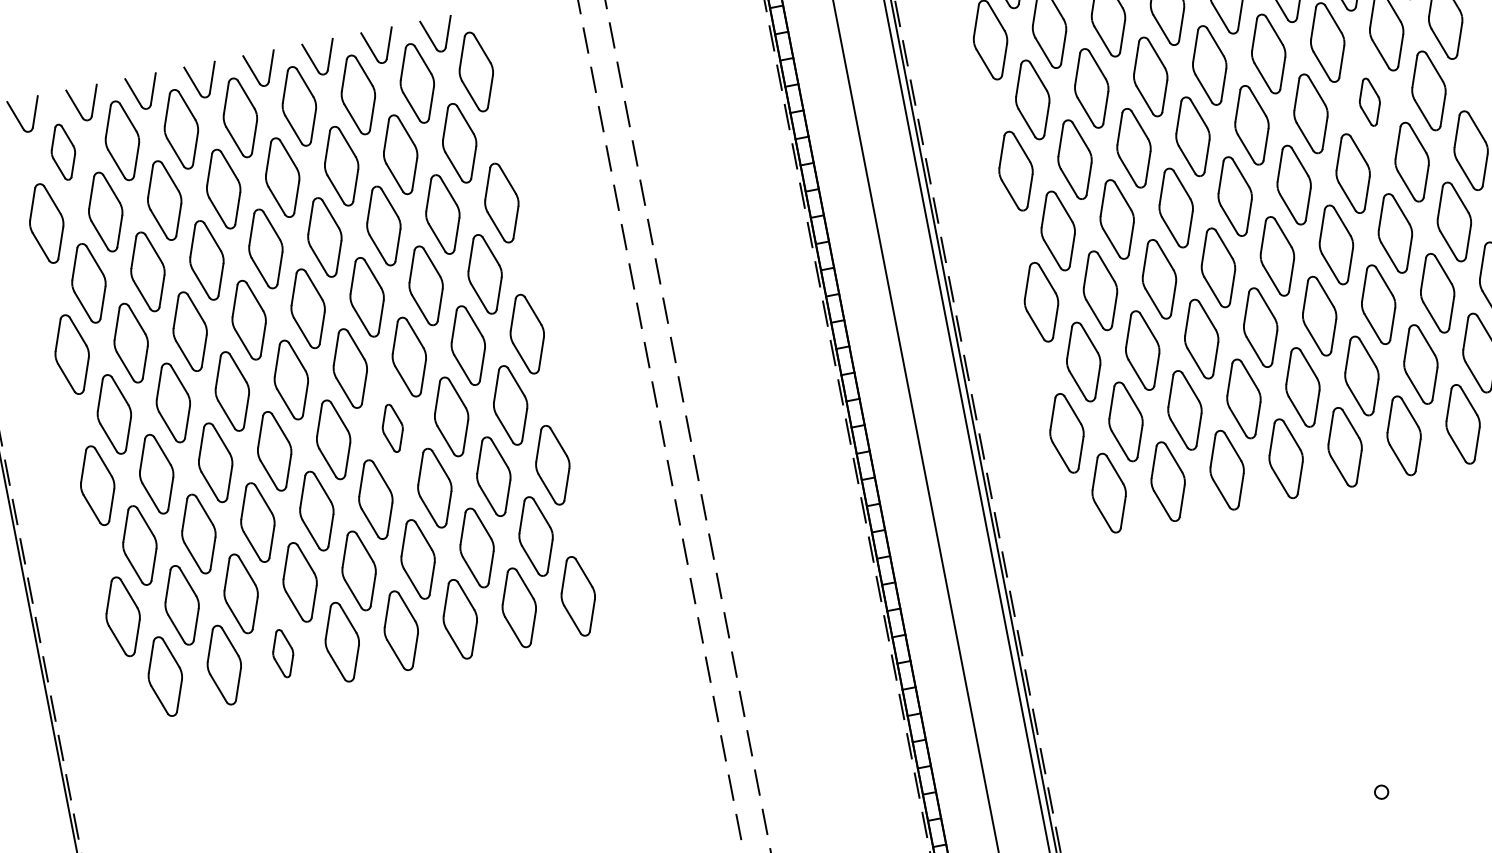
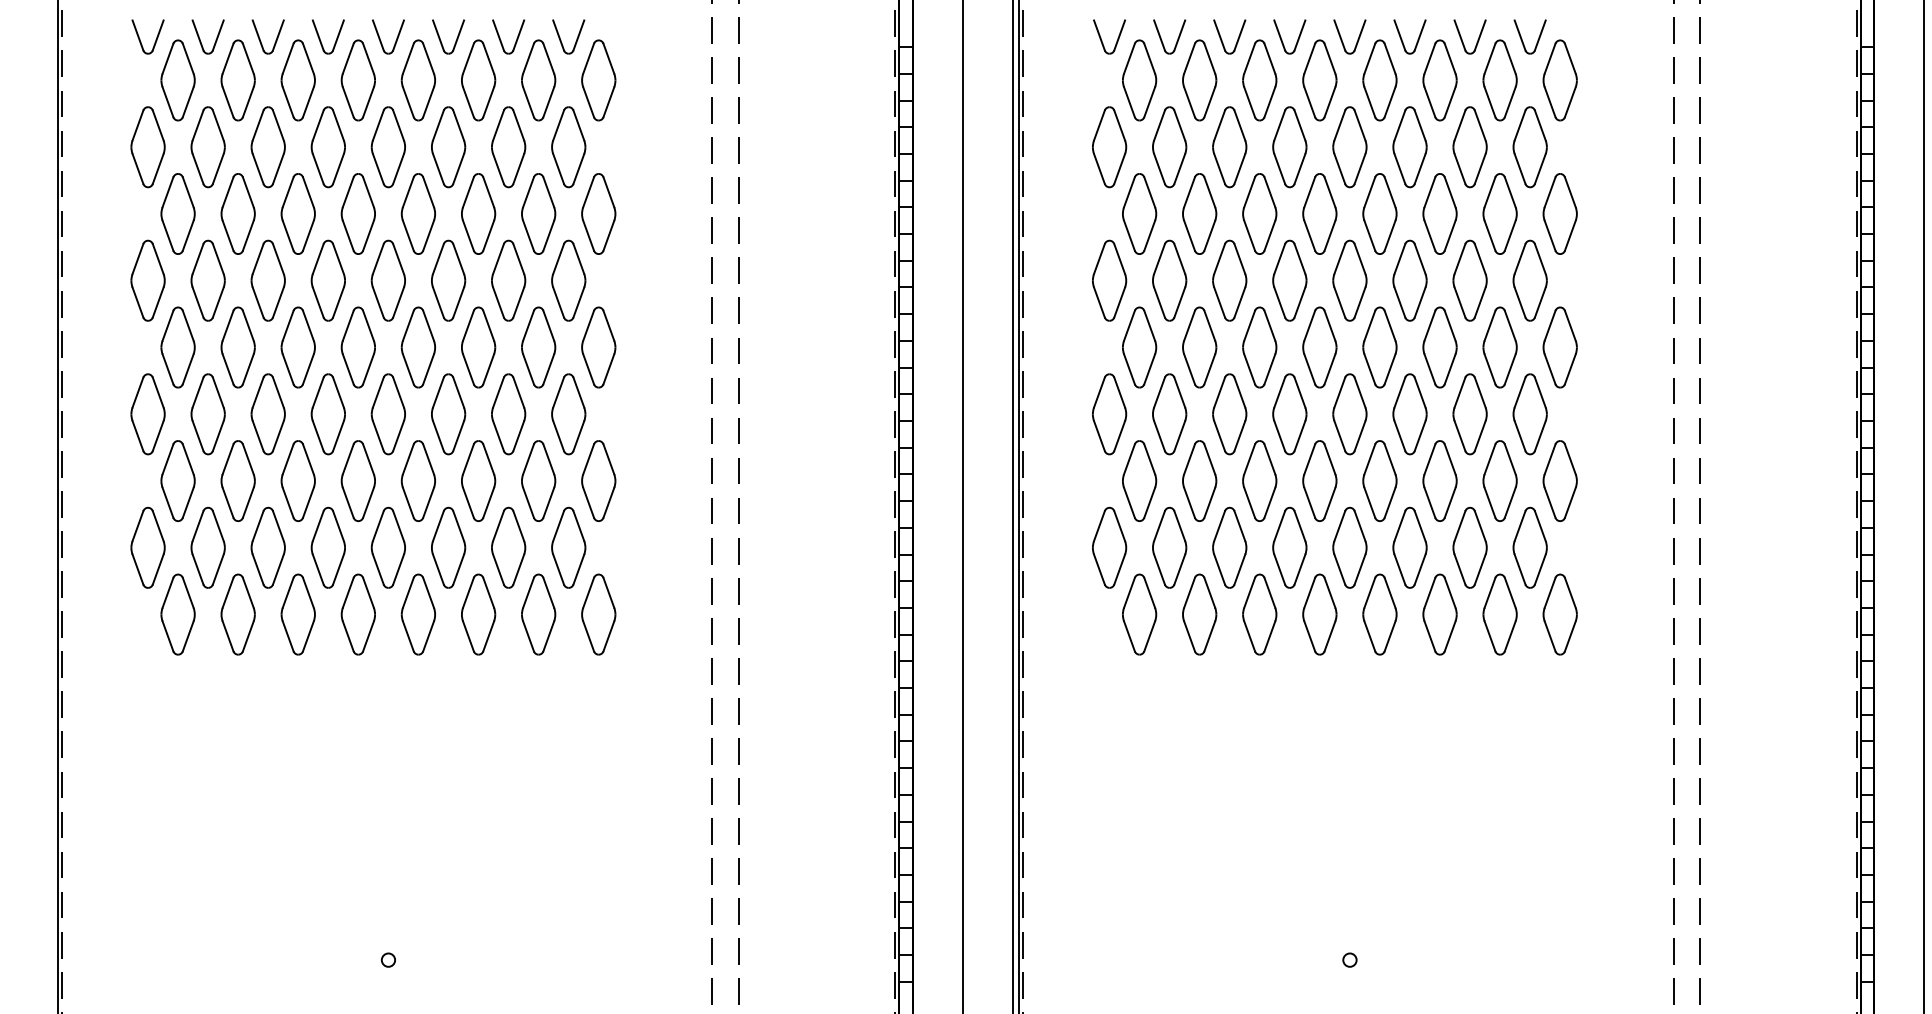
part: (1369, 102) -> (1469, 280), size x1.67
part: (62, 152) -> (177, 80), size x1.43
part: (392, 428) -> (448, 414), size x1.67
part: (282, 653) -> (297, 614), size x1.67

